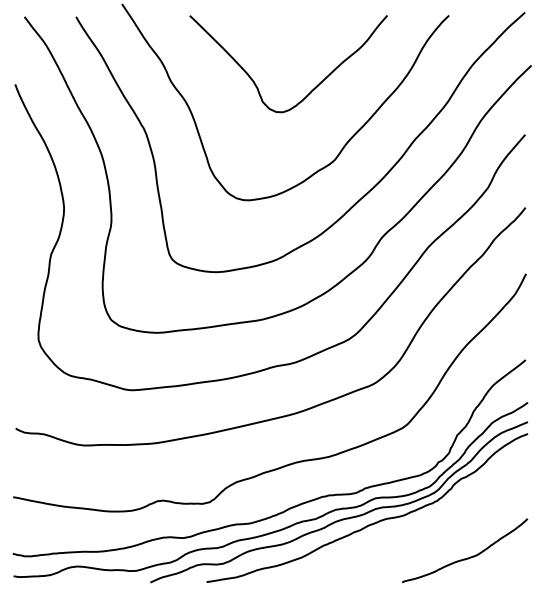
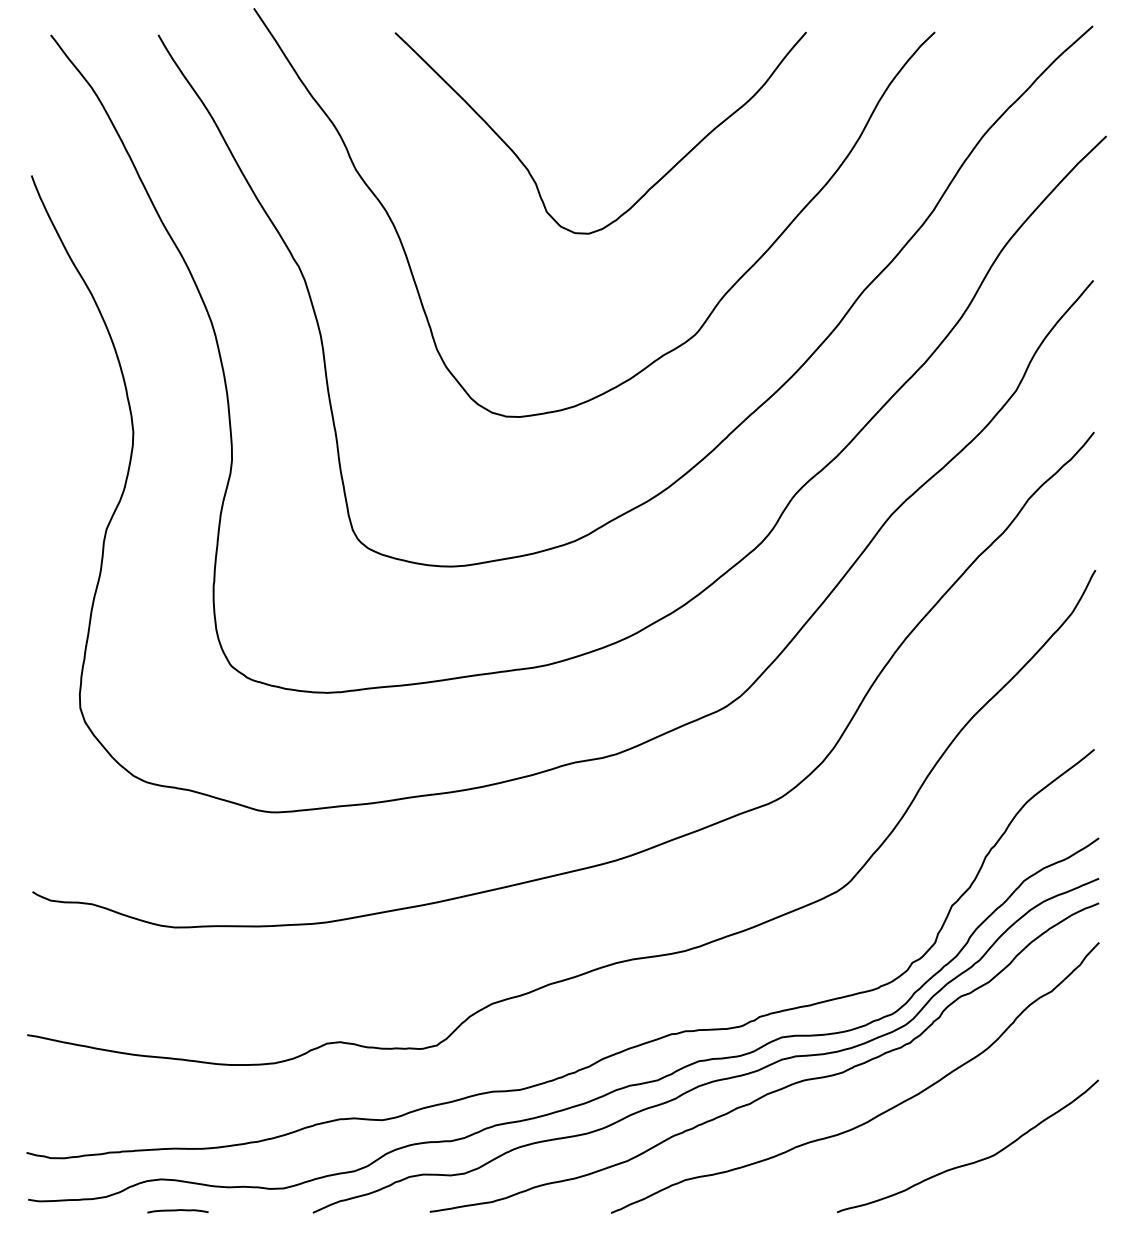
curve: (420, 535) -> (875, 1114), added
line: (85, 581) -> (177, 1210), added

